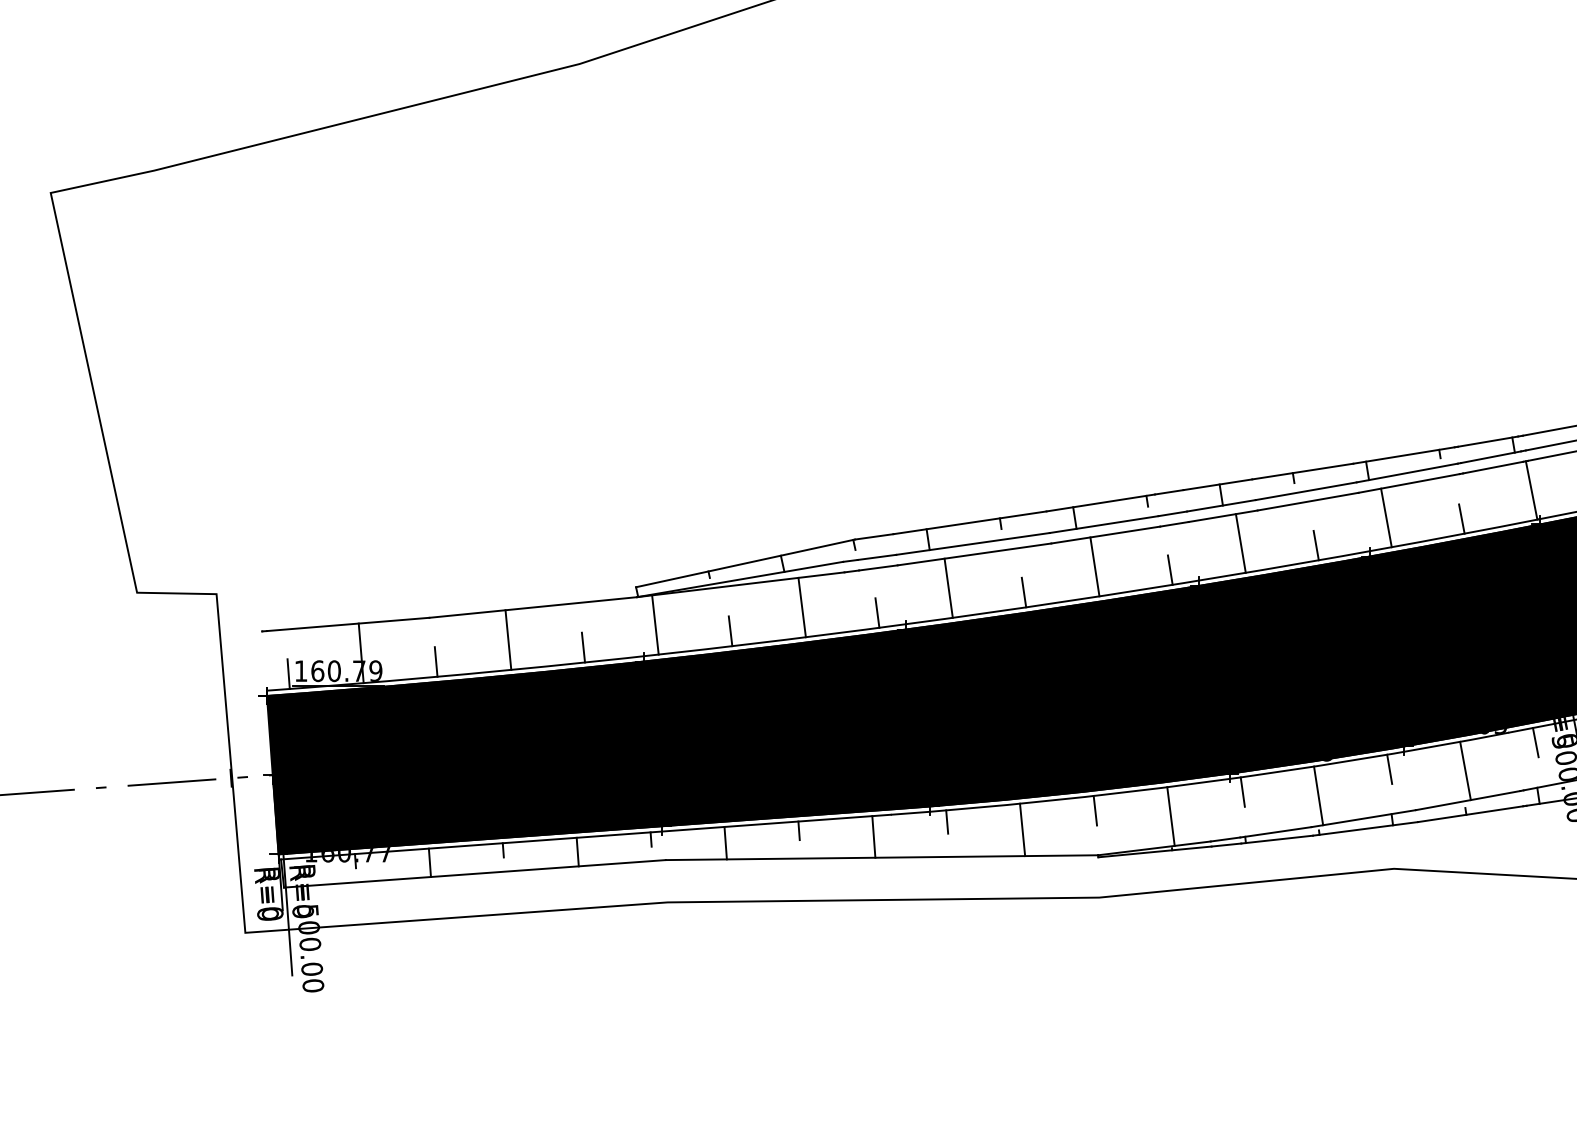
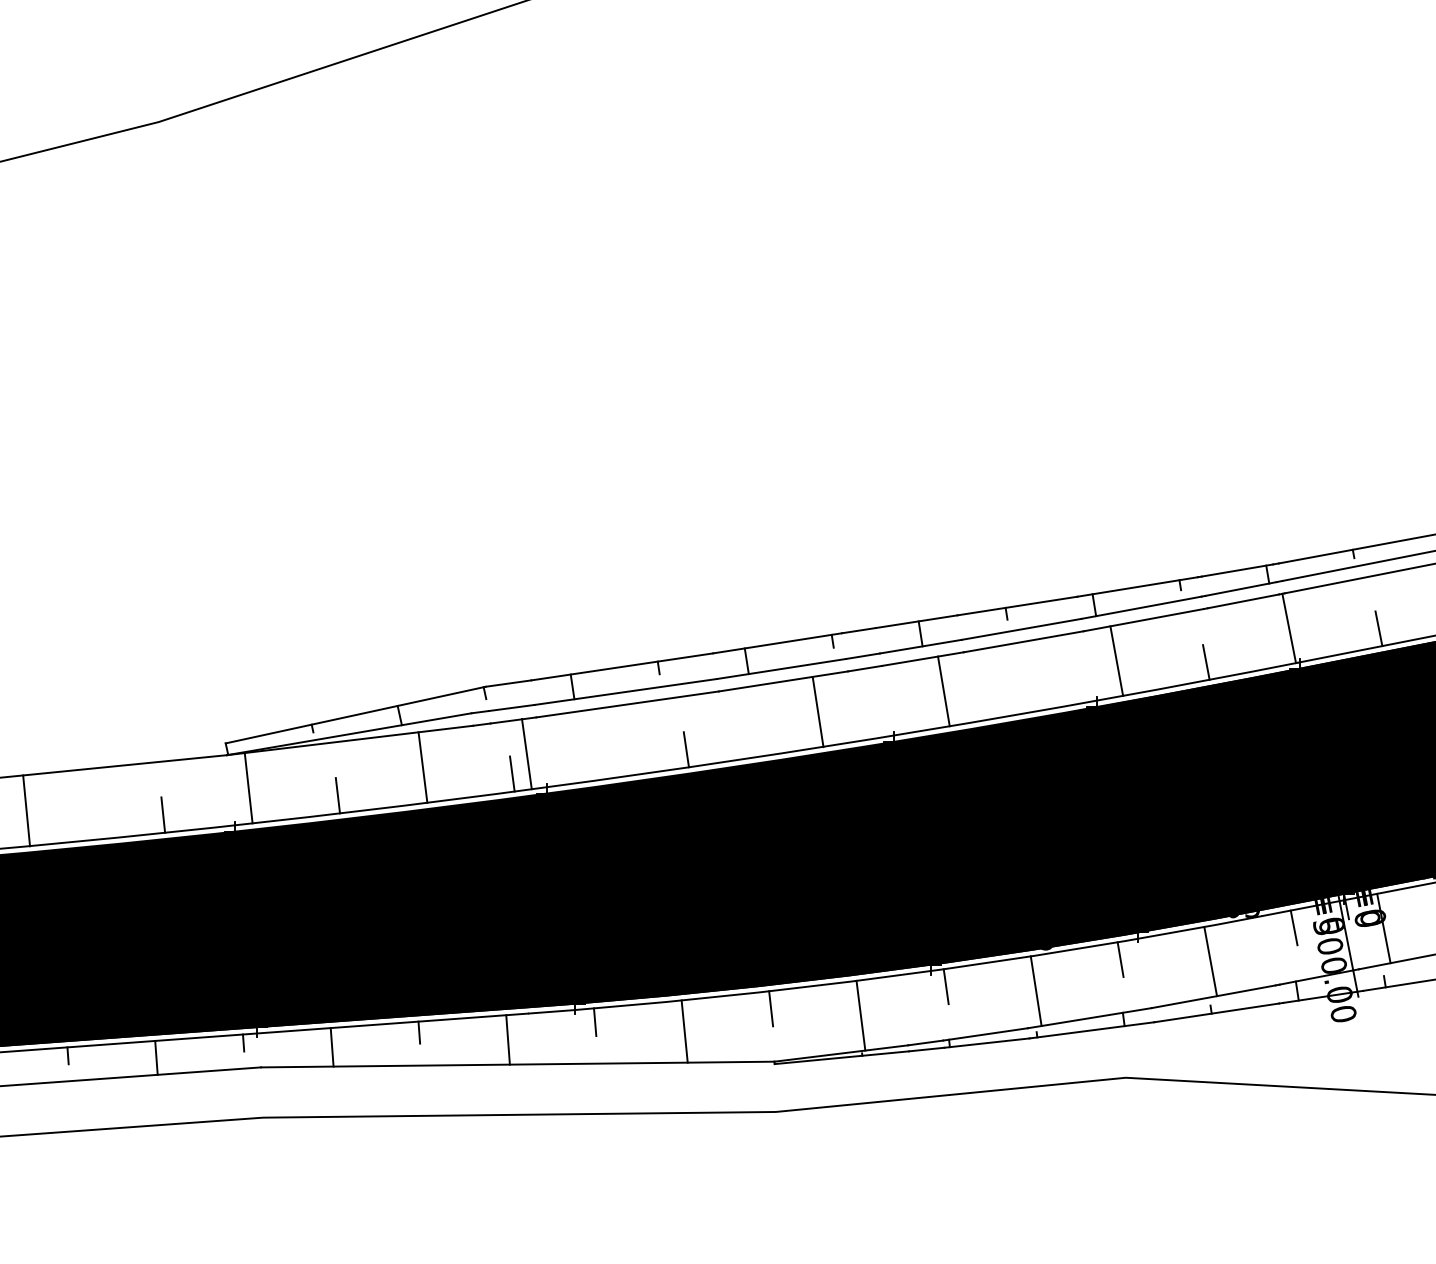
line: (1315, 545) -> (1032, 693), removed
line: (1094, 566) -> (817, 711), moved
line: (1169, 569) -> (859, 722), removed
line: (948, 587) -> (526, 753), moved
line: (508, 639) -> (26, 810), moved

